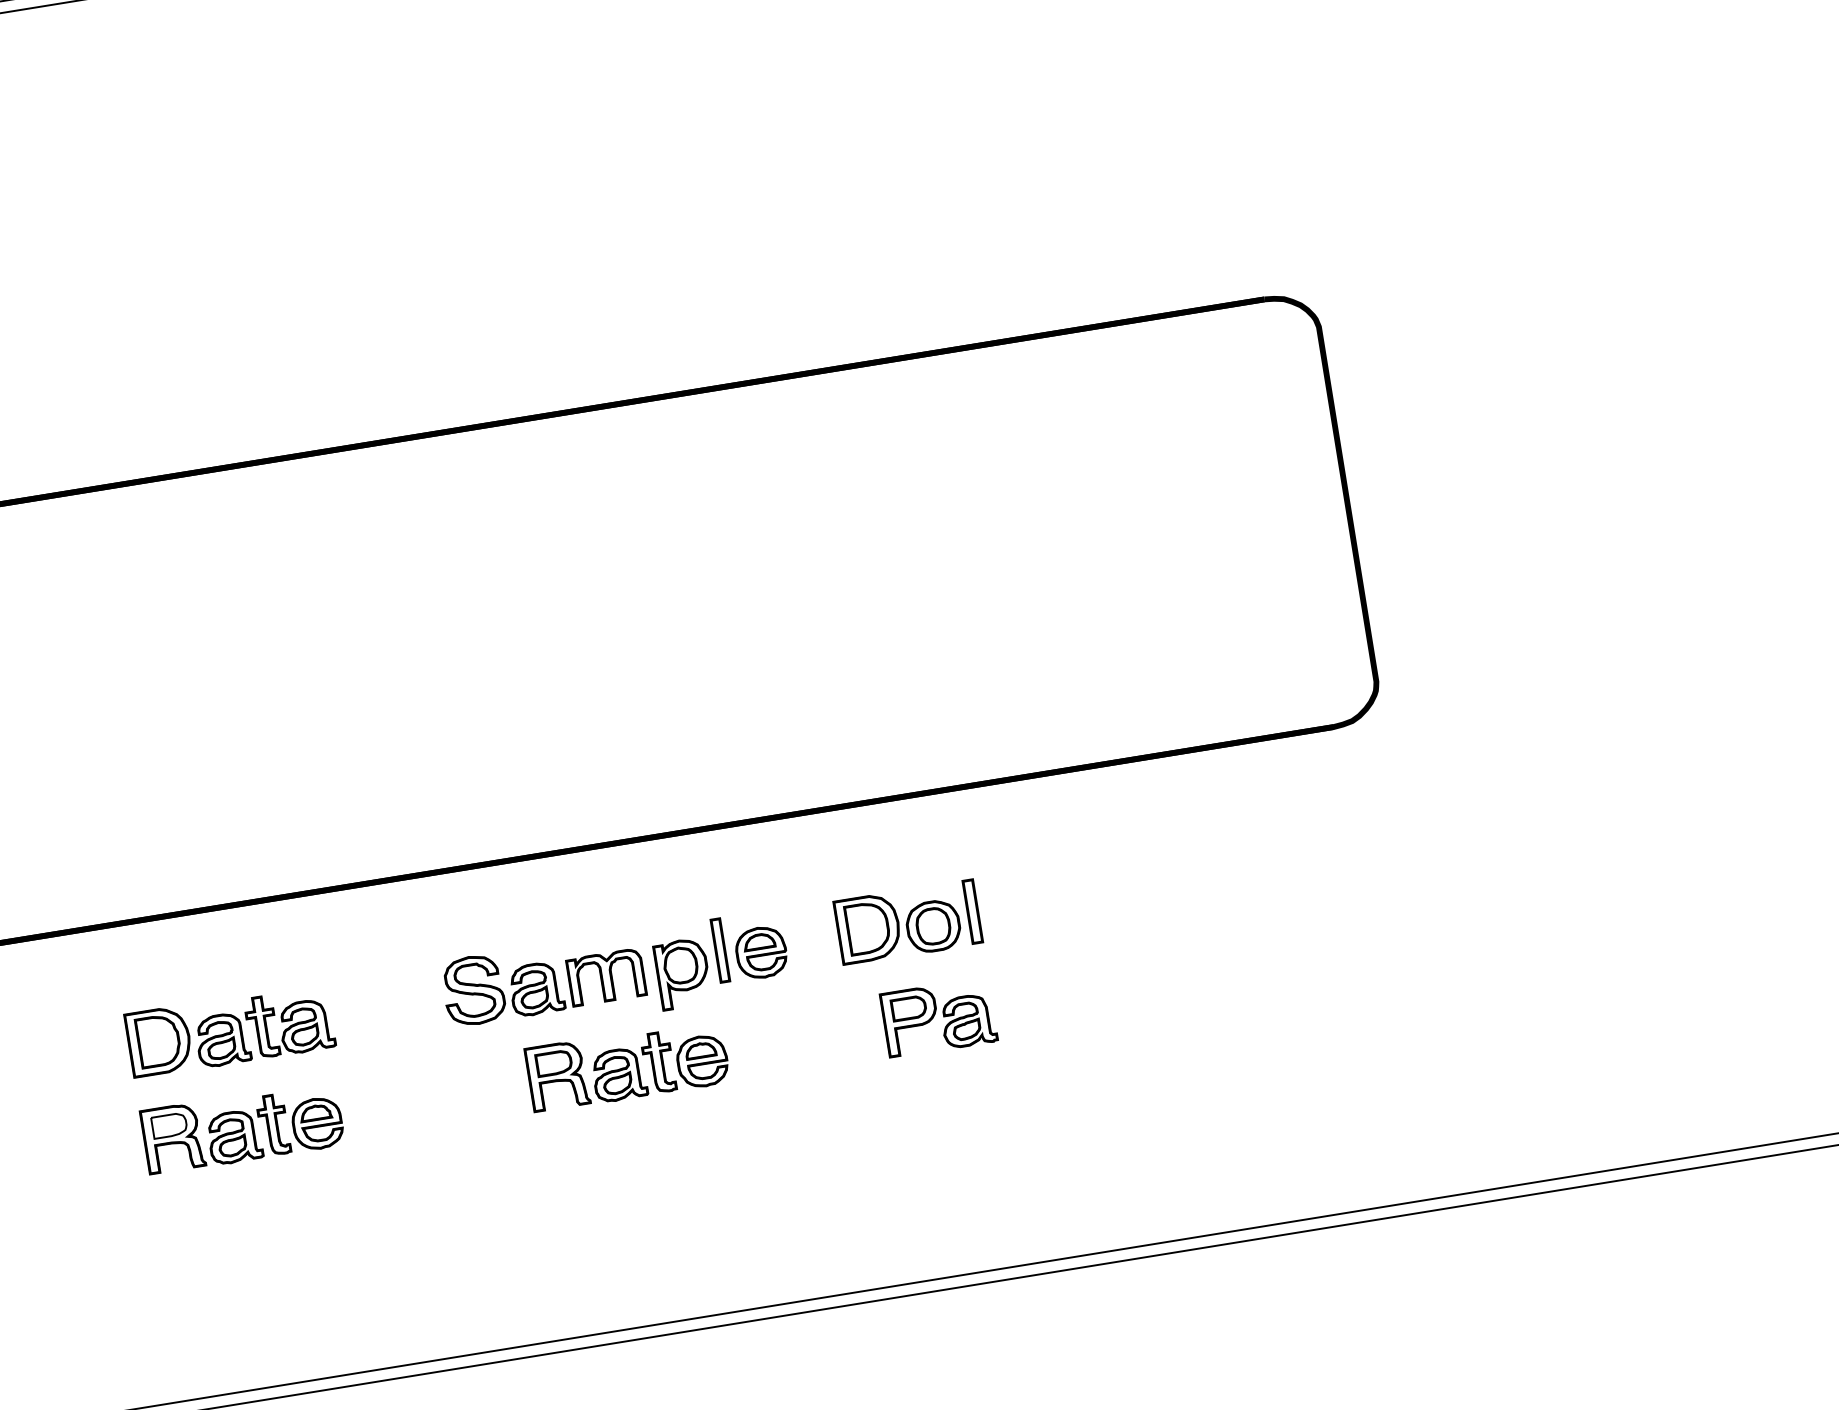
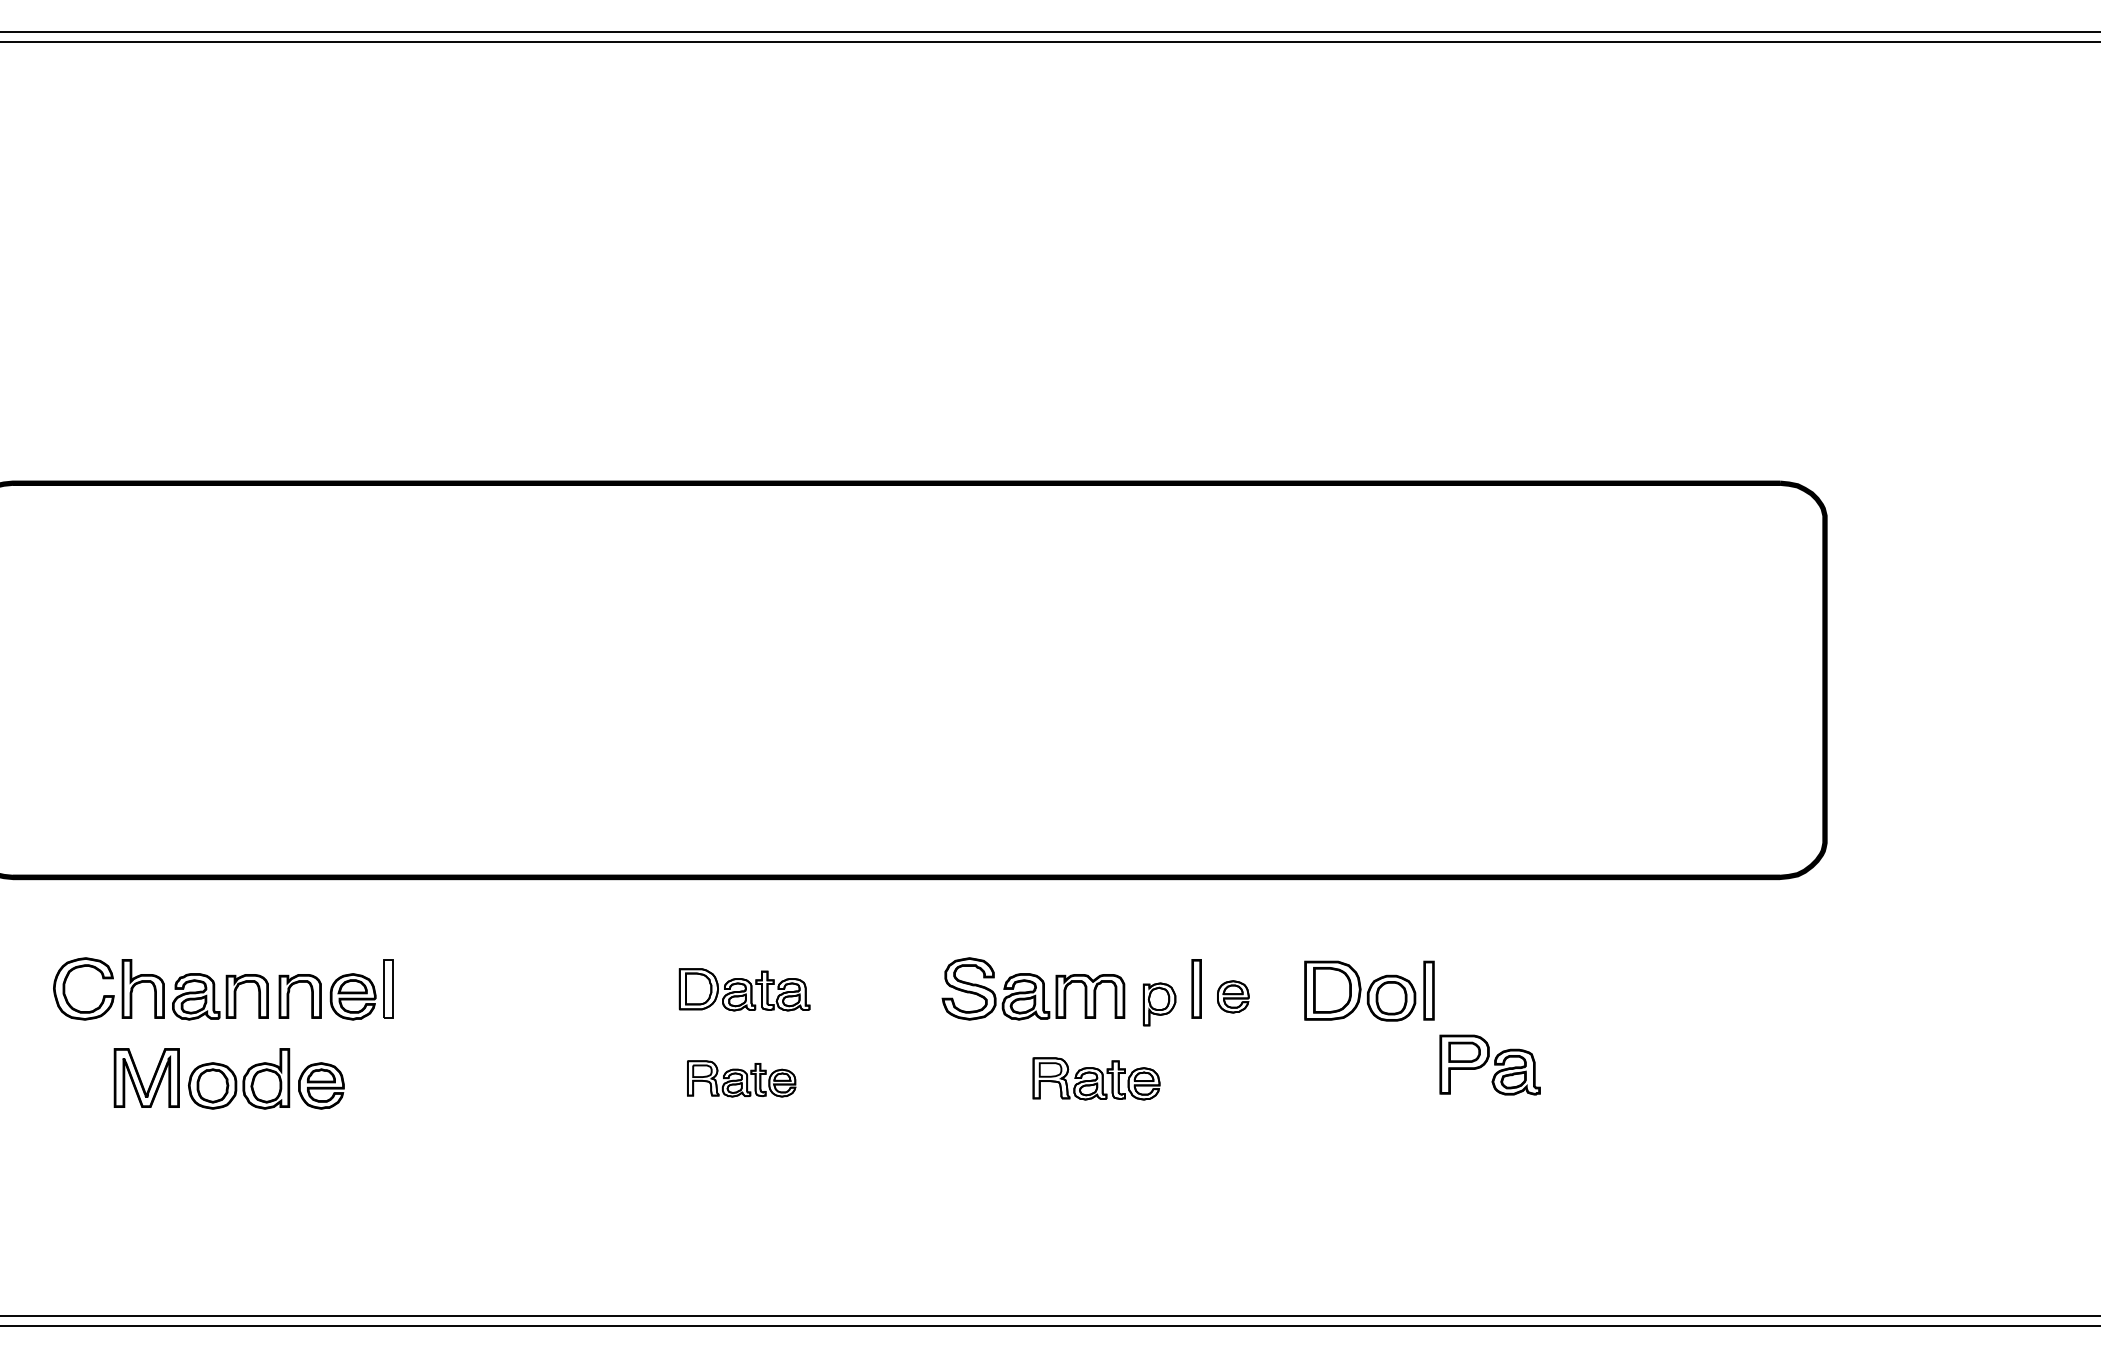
part: (761, 952) -> (1233, 996), size x0.7
part: (682, 973) -> (1159, 1004), size x0.7
part: (938, 1017) -> (1489, 1064), moved
part: (229, 1030) -> (744, 989), size x0.7
part: (627, 1065) -> (1096, 1078), size x0.7
part: (242, 1127) -> (741, 1078), size x0.6

